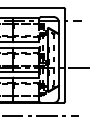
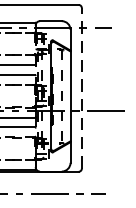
line: (65, 55) -> (82, 88), solid -> dashed

